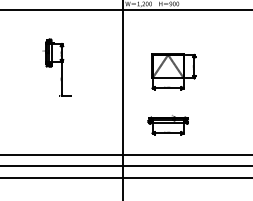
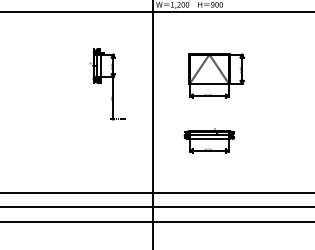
part: (56, 67) -> (106, 83), moved
part: (173, 71) -> (216, 75), moved
part: (167, 125) -> (208, 141), moved

